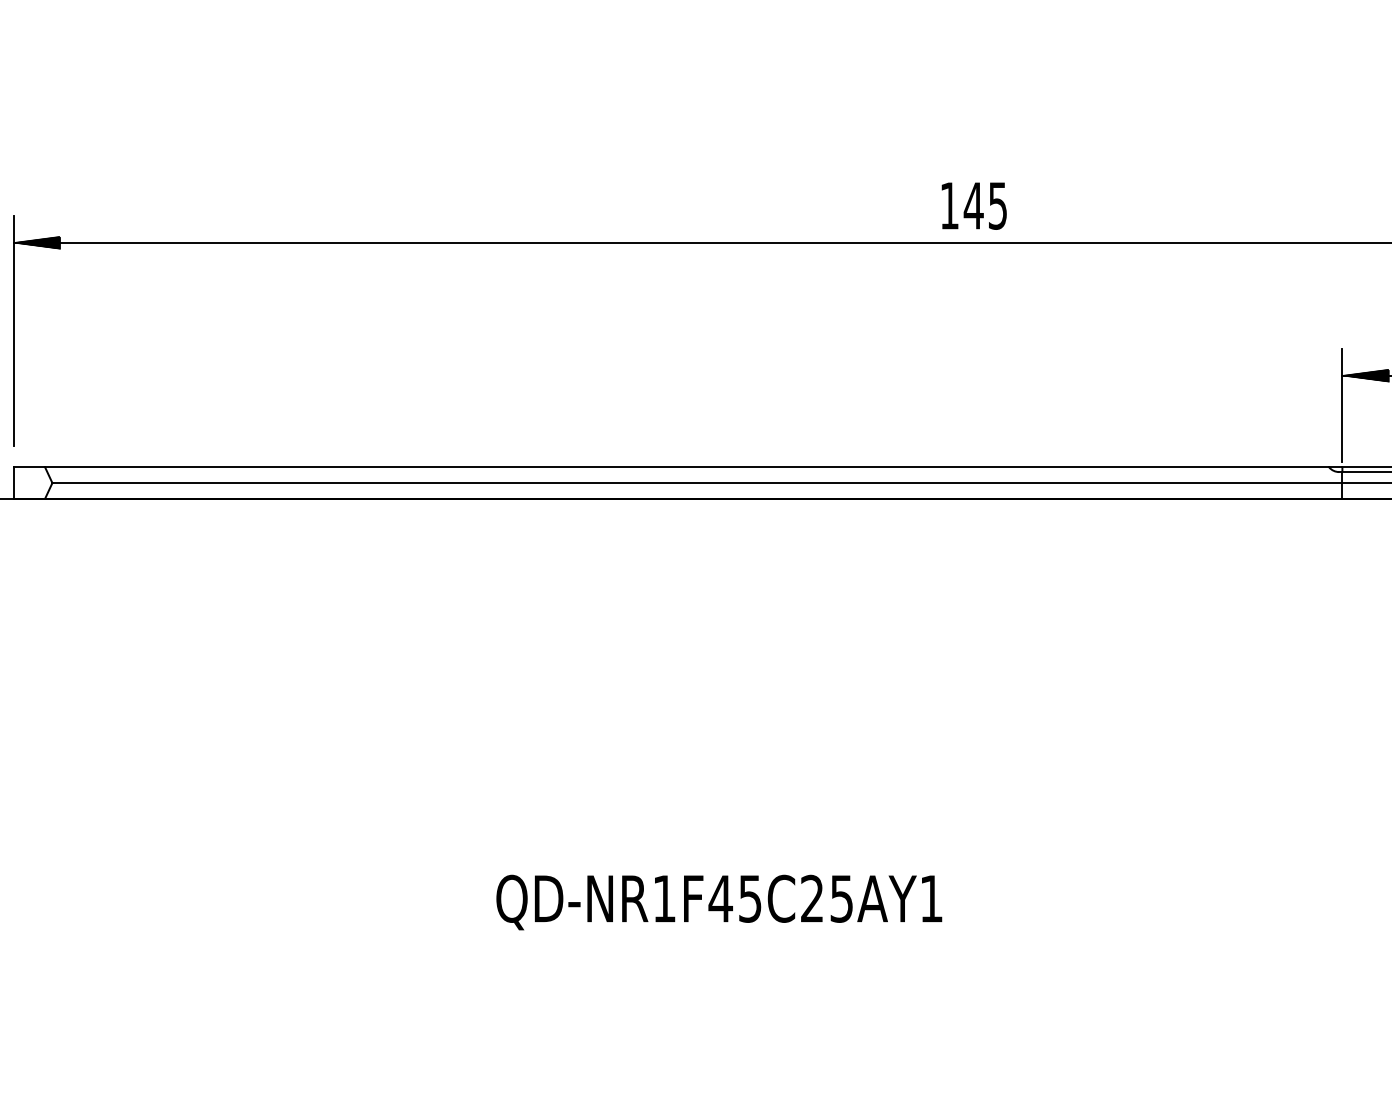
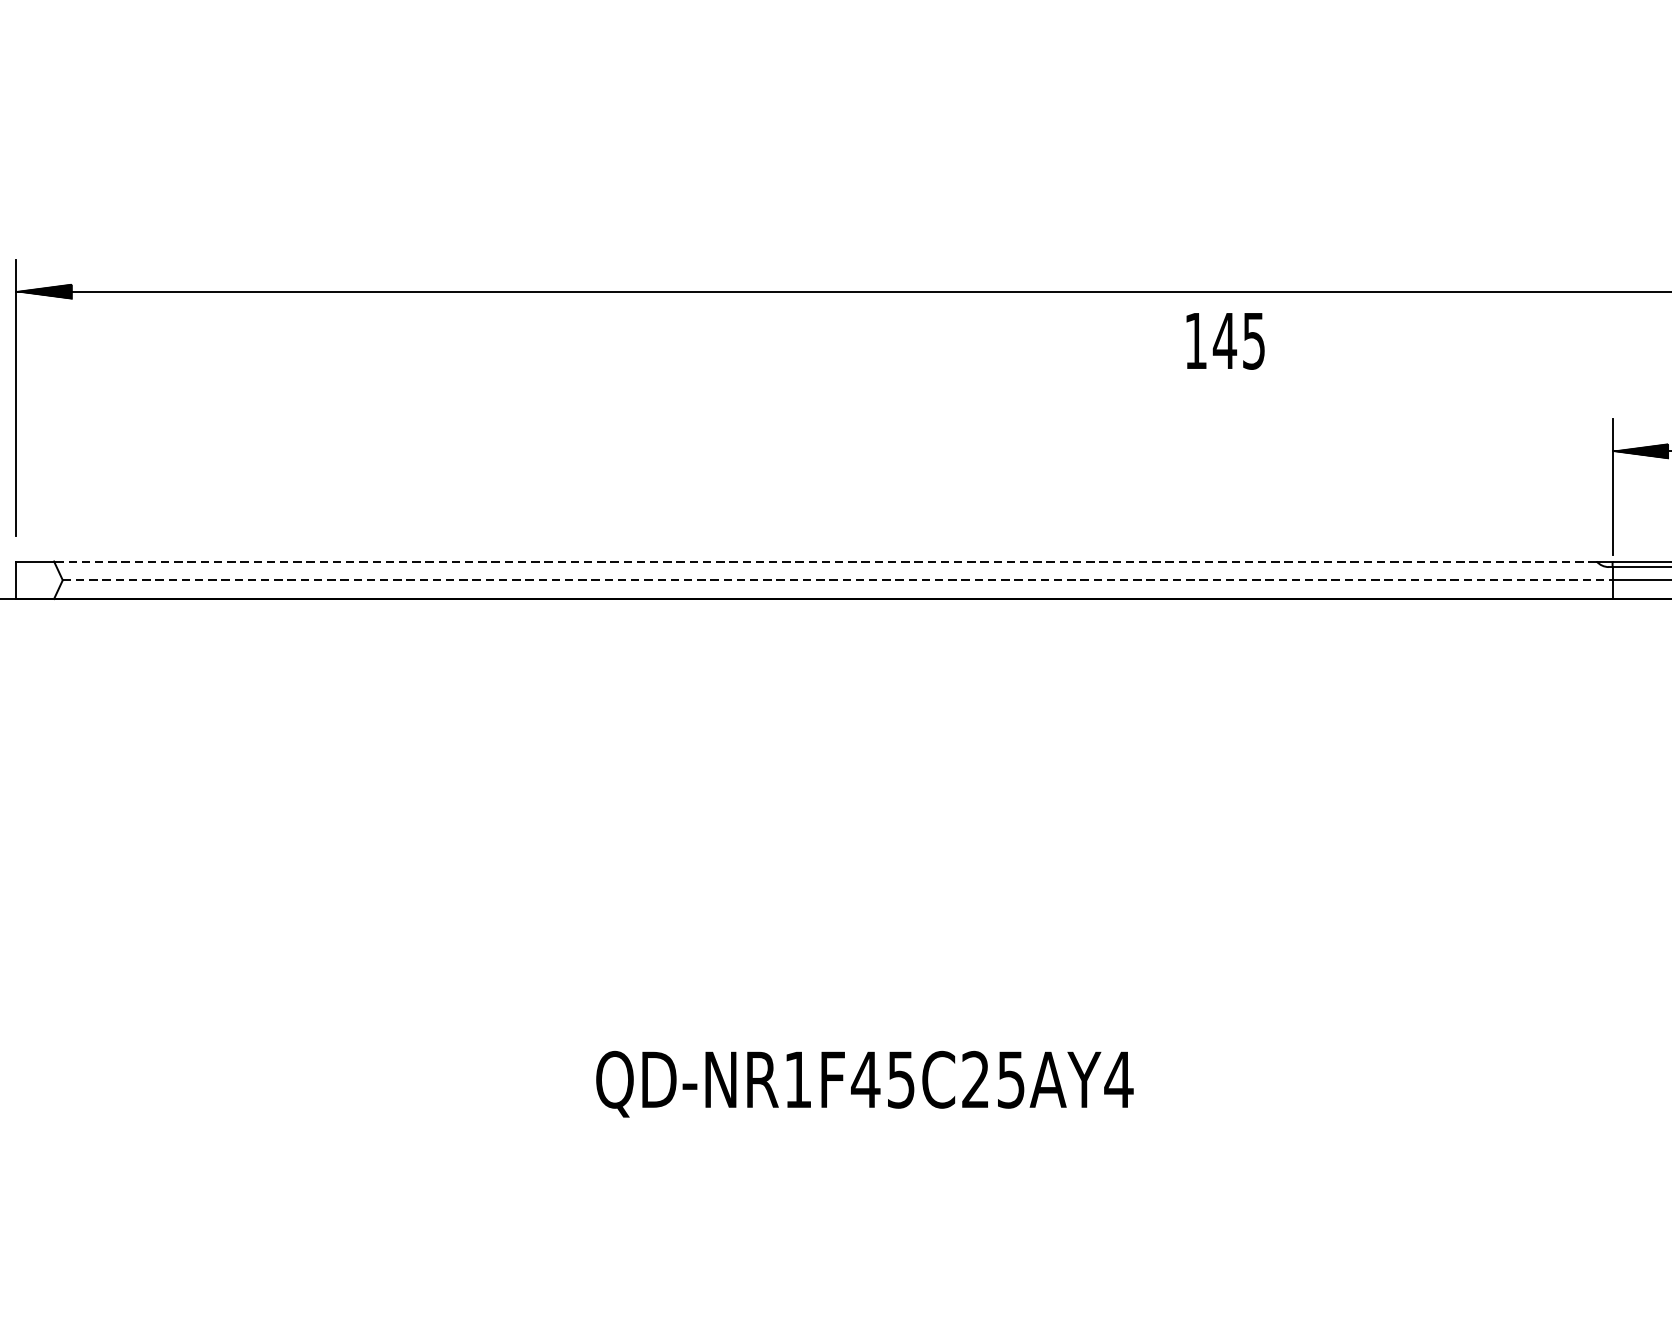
text: (973, 205) -> (1224, 340), moved
line: (686, 467) -> (824, 561), solid -> dashed
line: (697, 483) -> (837, 580), solid -> dashed
text: (931, 898) -> (1118, 1079), QD-NR1F45C25AY1 -> QD-NR1F45C25AY4

